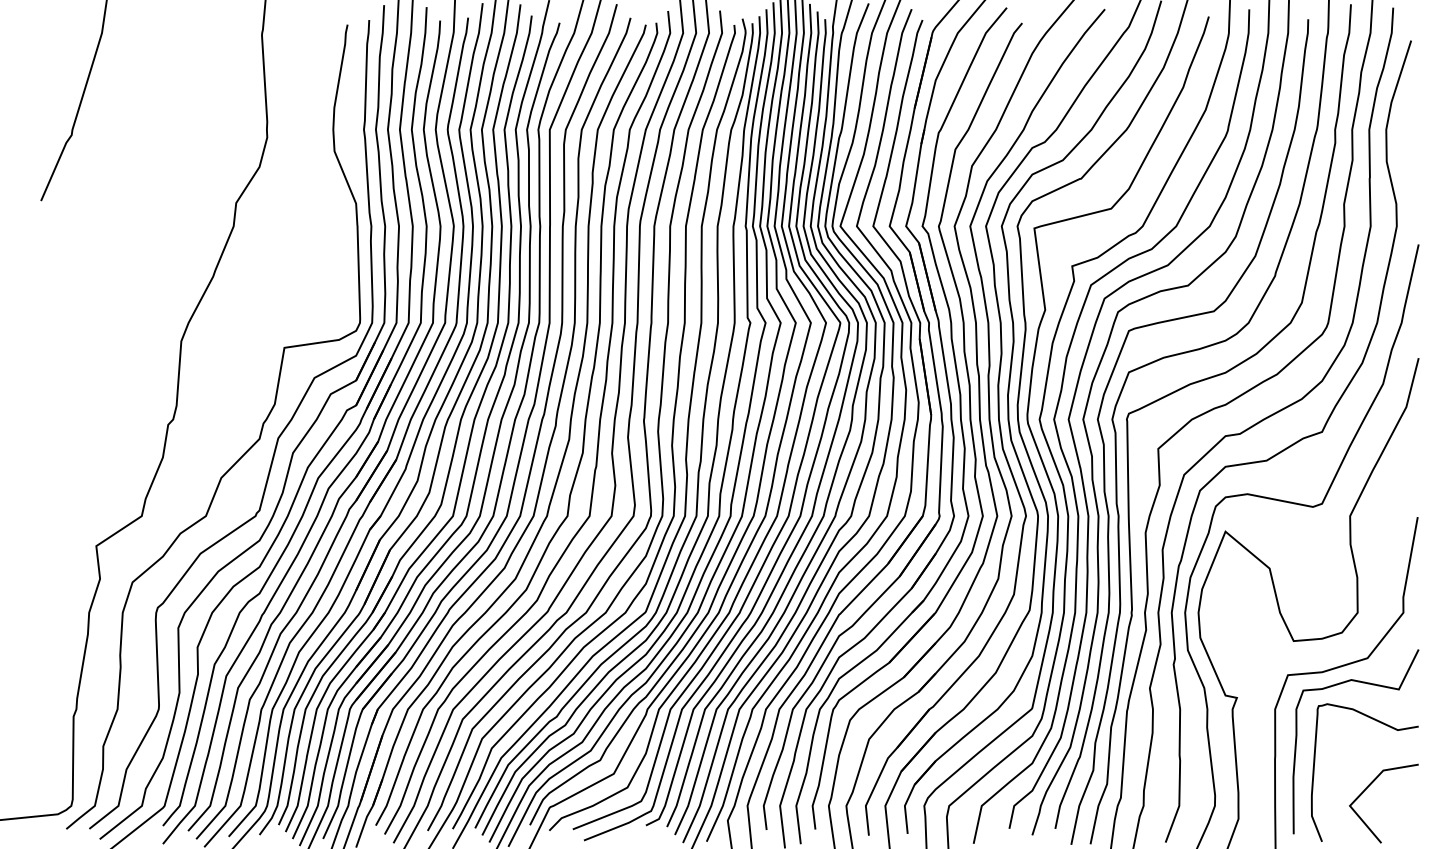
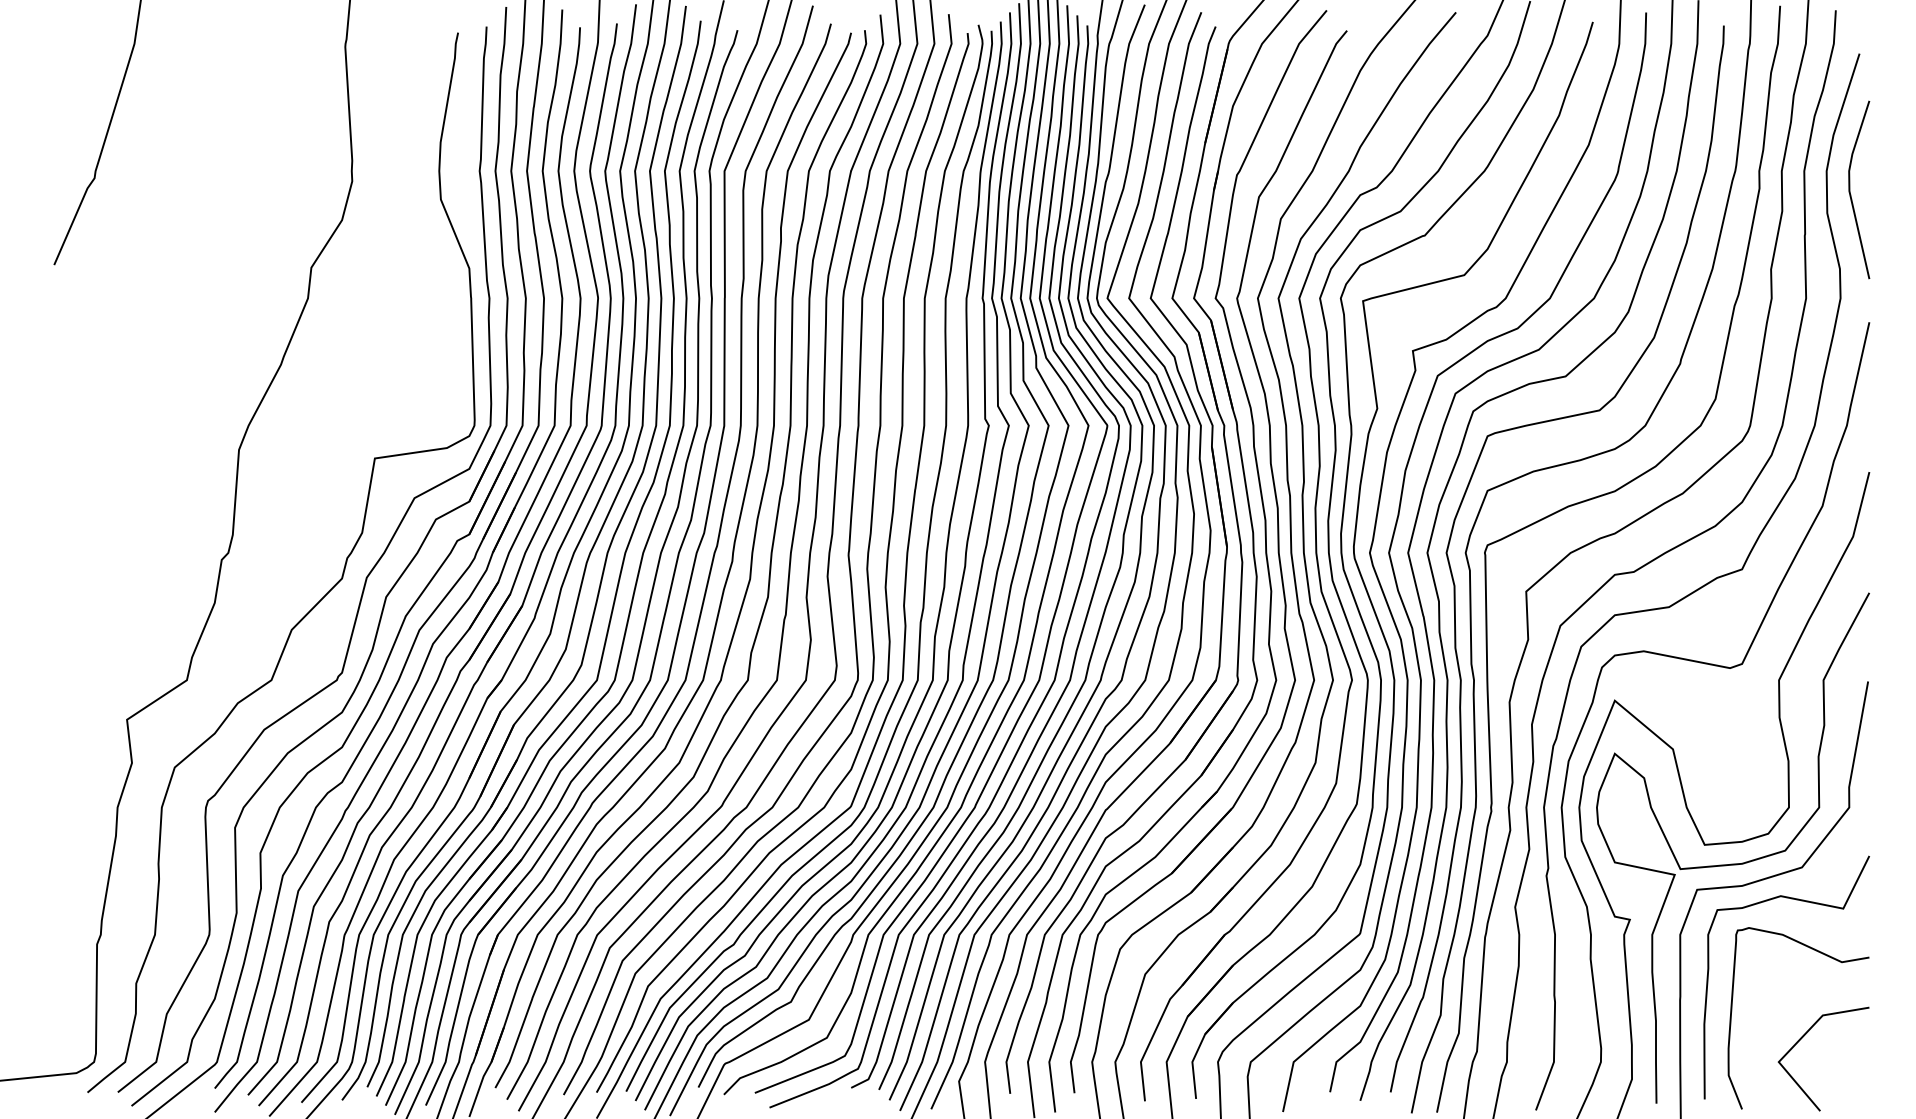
line: (1404, 143) -> (1850, 189), added
curve: (1318, 654) -> (1737, 862), added

